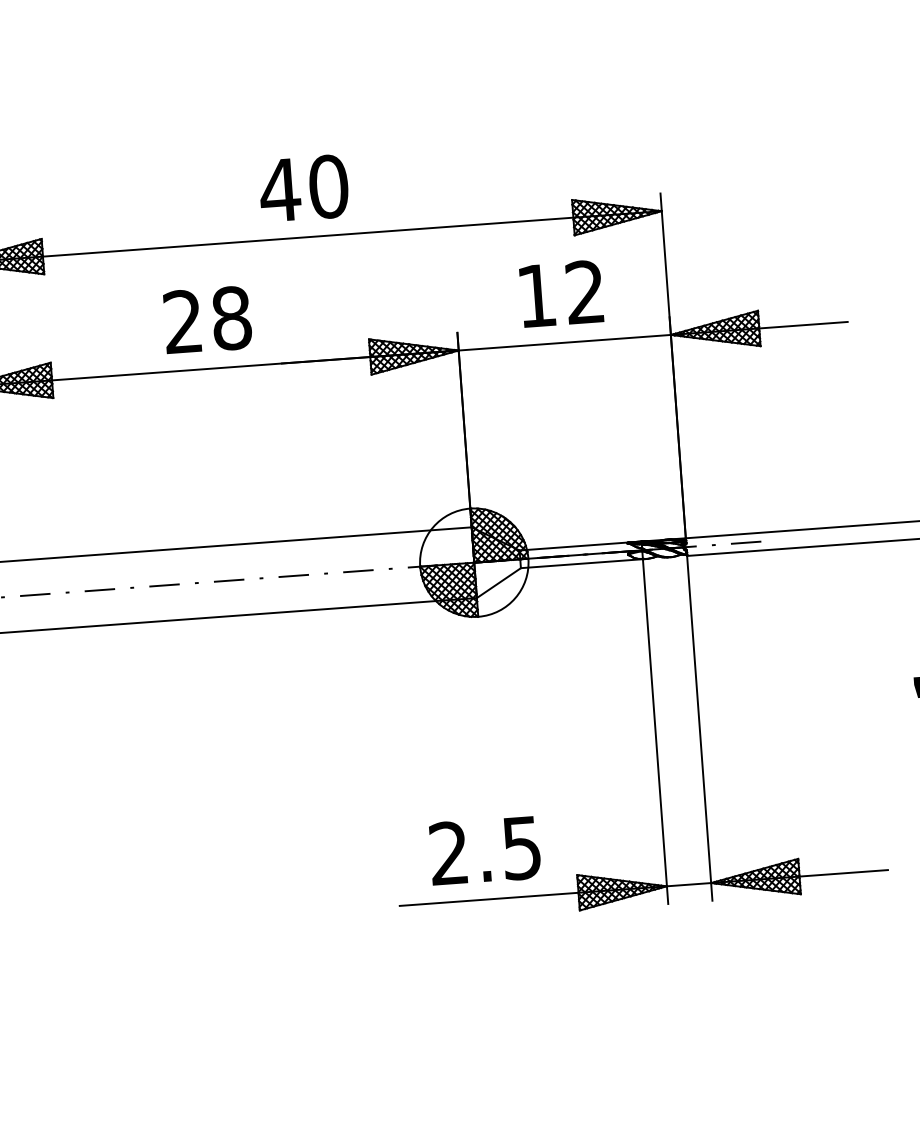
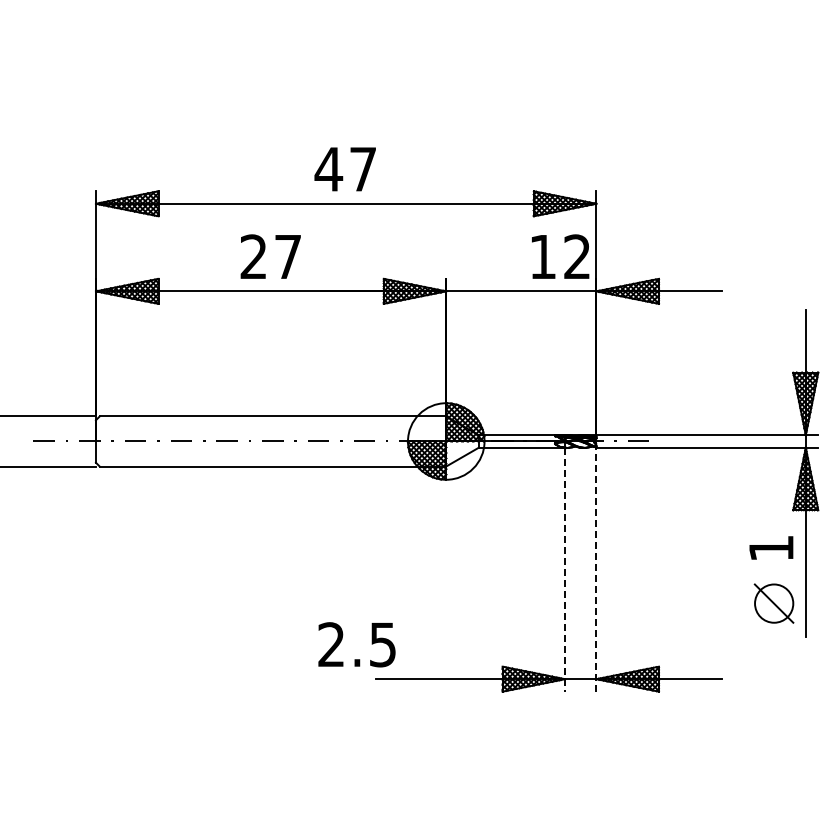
text: (327, 186) -> (362, 169), 40 -> 47
text: (561, 293) -> (560, 256), moved
text: (230, 317) -> (287, 256), 28 -> 27
line: (699, 728) -> (596, 569), solid -> dashed
line: (656, 731) -> (565, 569), solid -> dashed
text: (484, 850) -> (356, 644), moved

